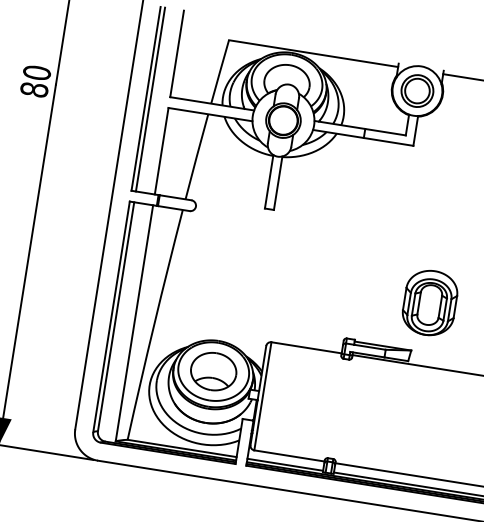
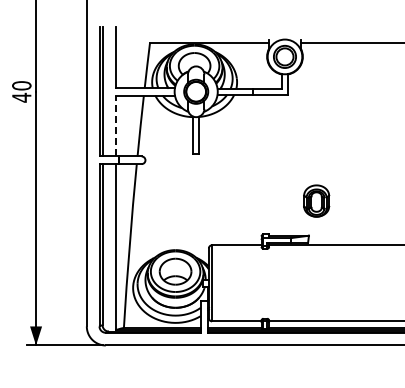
text: (33, 89) -> (21, 97), 80 -> 40
line: (161, 150) -> (115, 125), solid -> dashed
part: (429, 302) -> (316, 200), size x0.7

